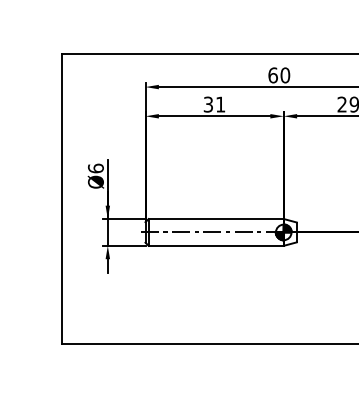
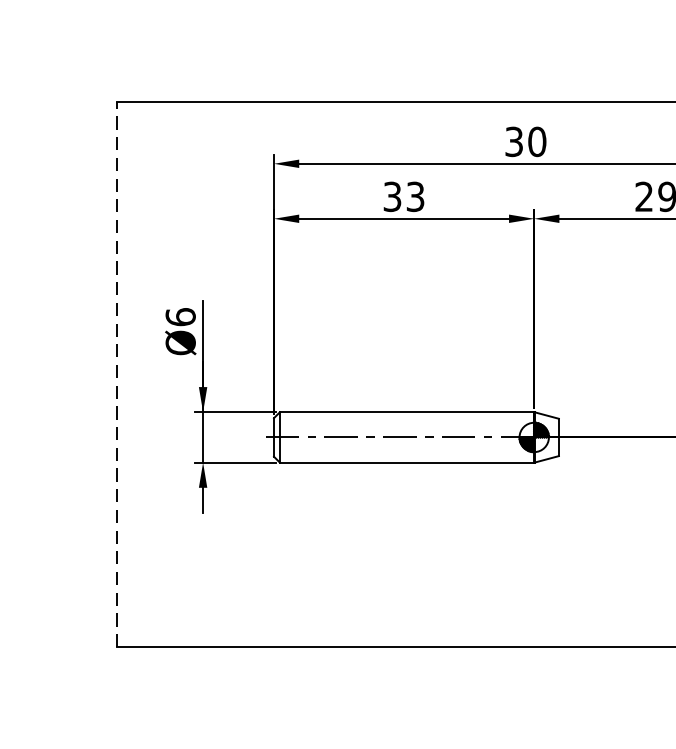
text: (272, 75) -> (513, 142), 60 -> 30
text: (220, 104) -> (415, 196), 31 -> 33
line: (62, 199) -> (117, 375), solid -> dashed

